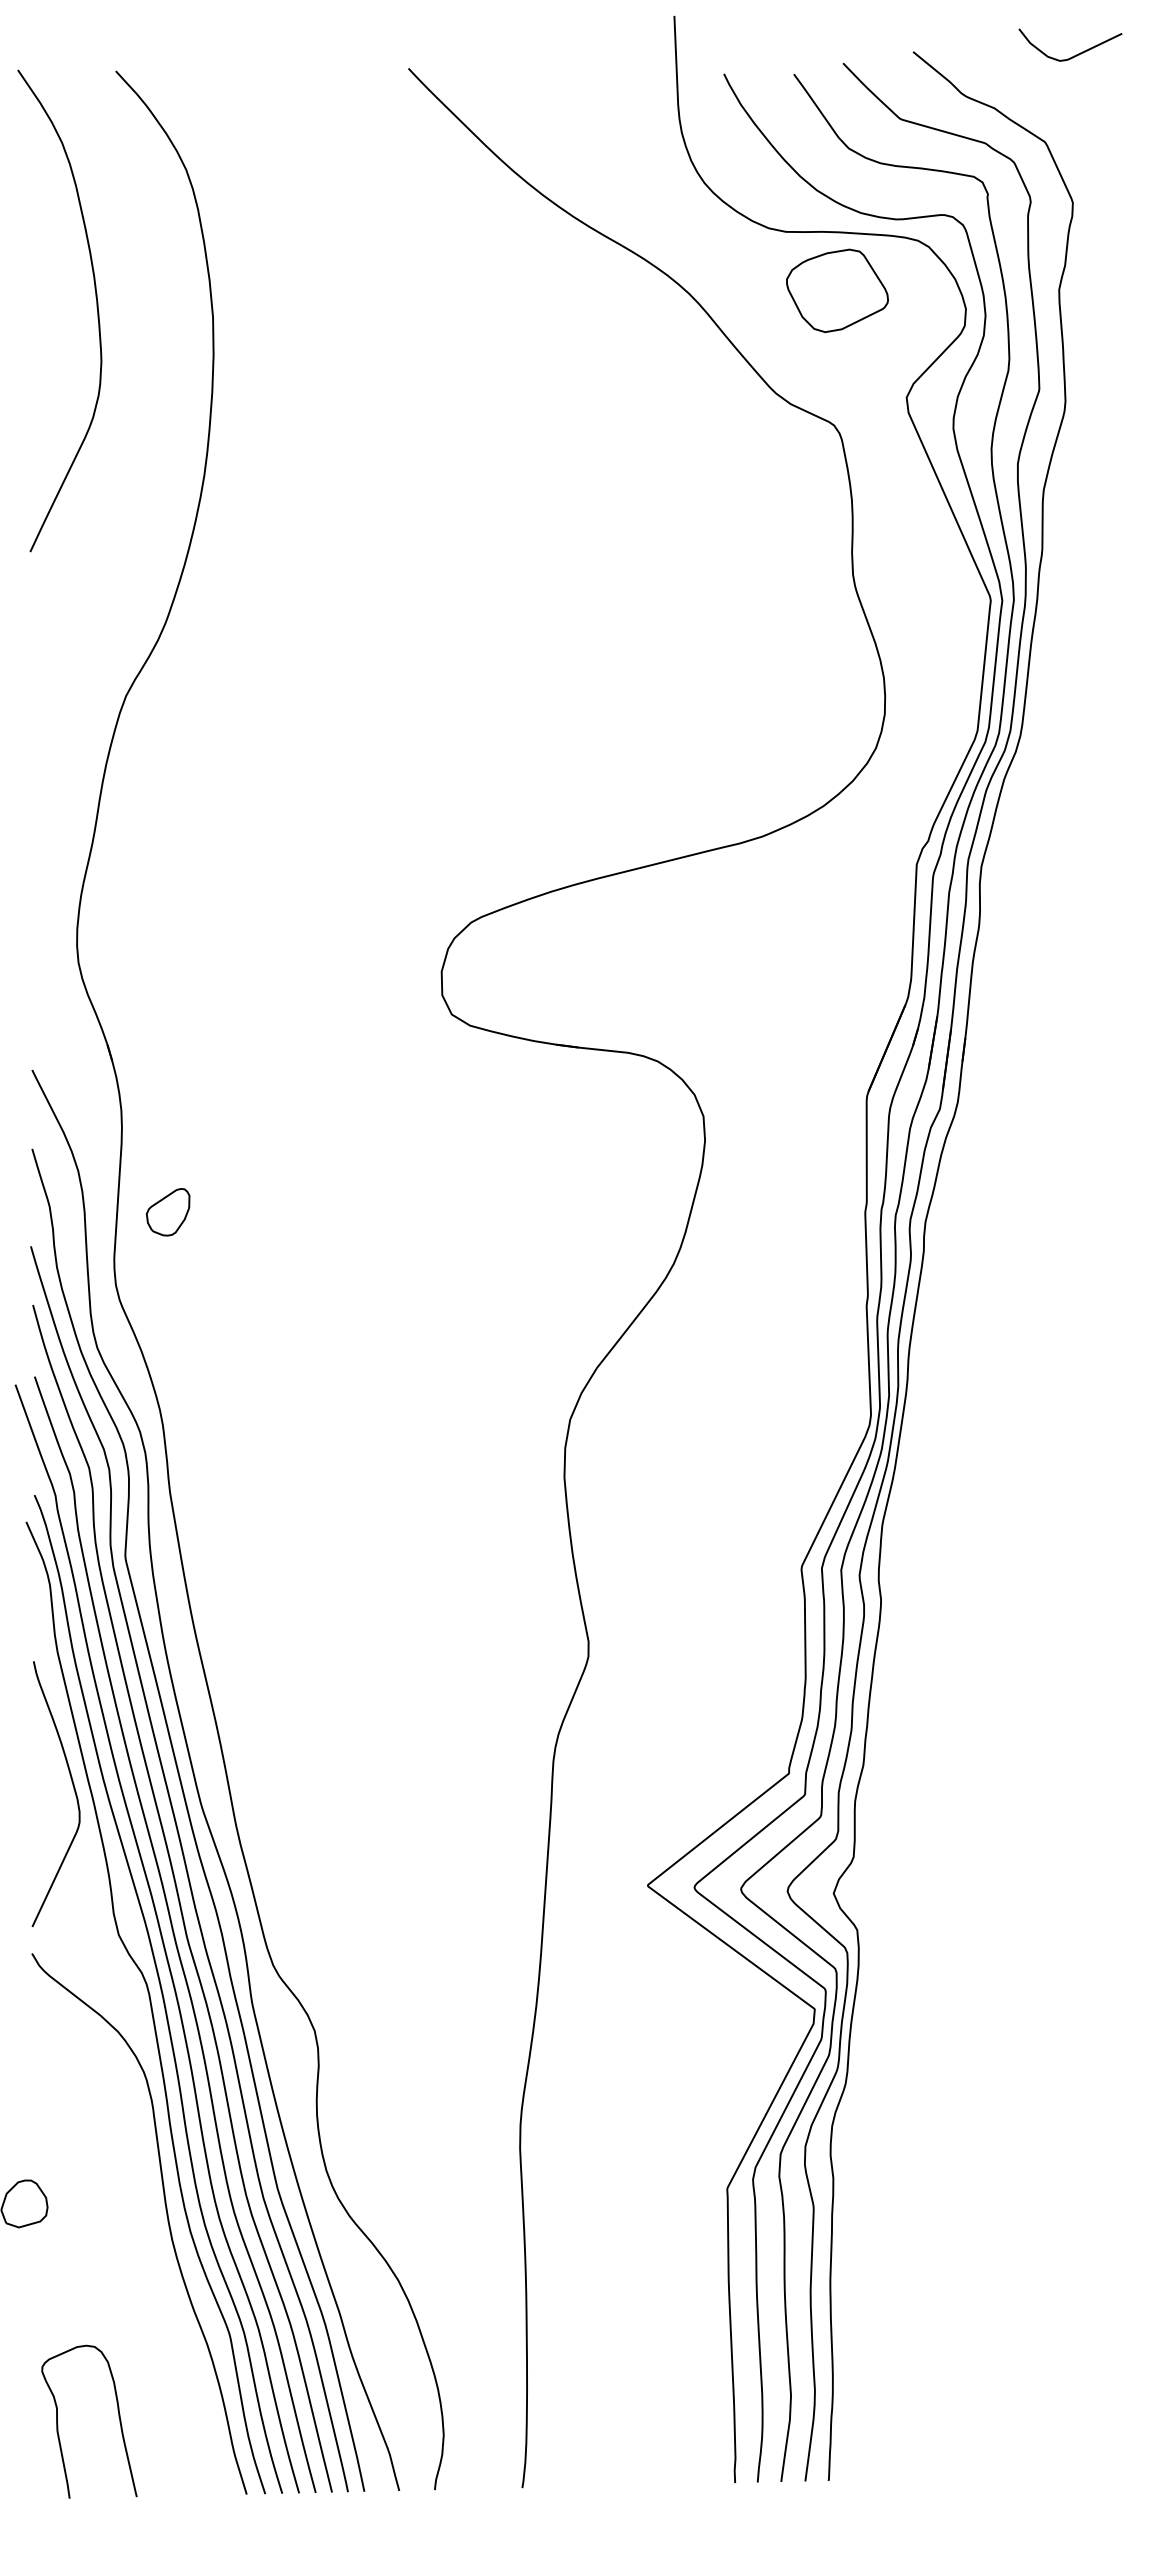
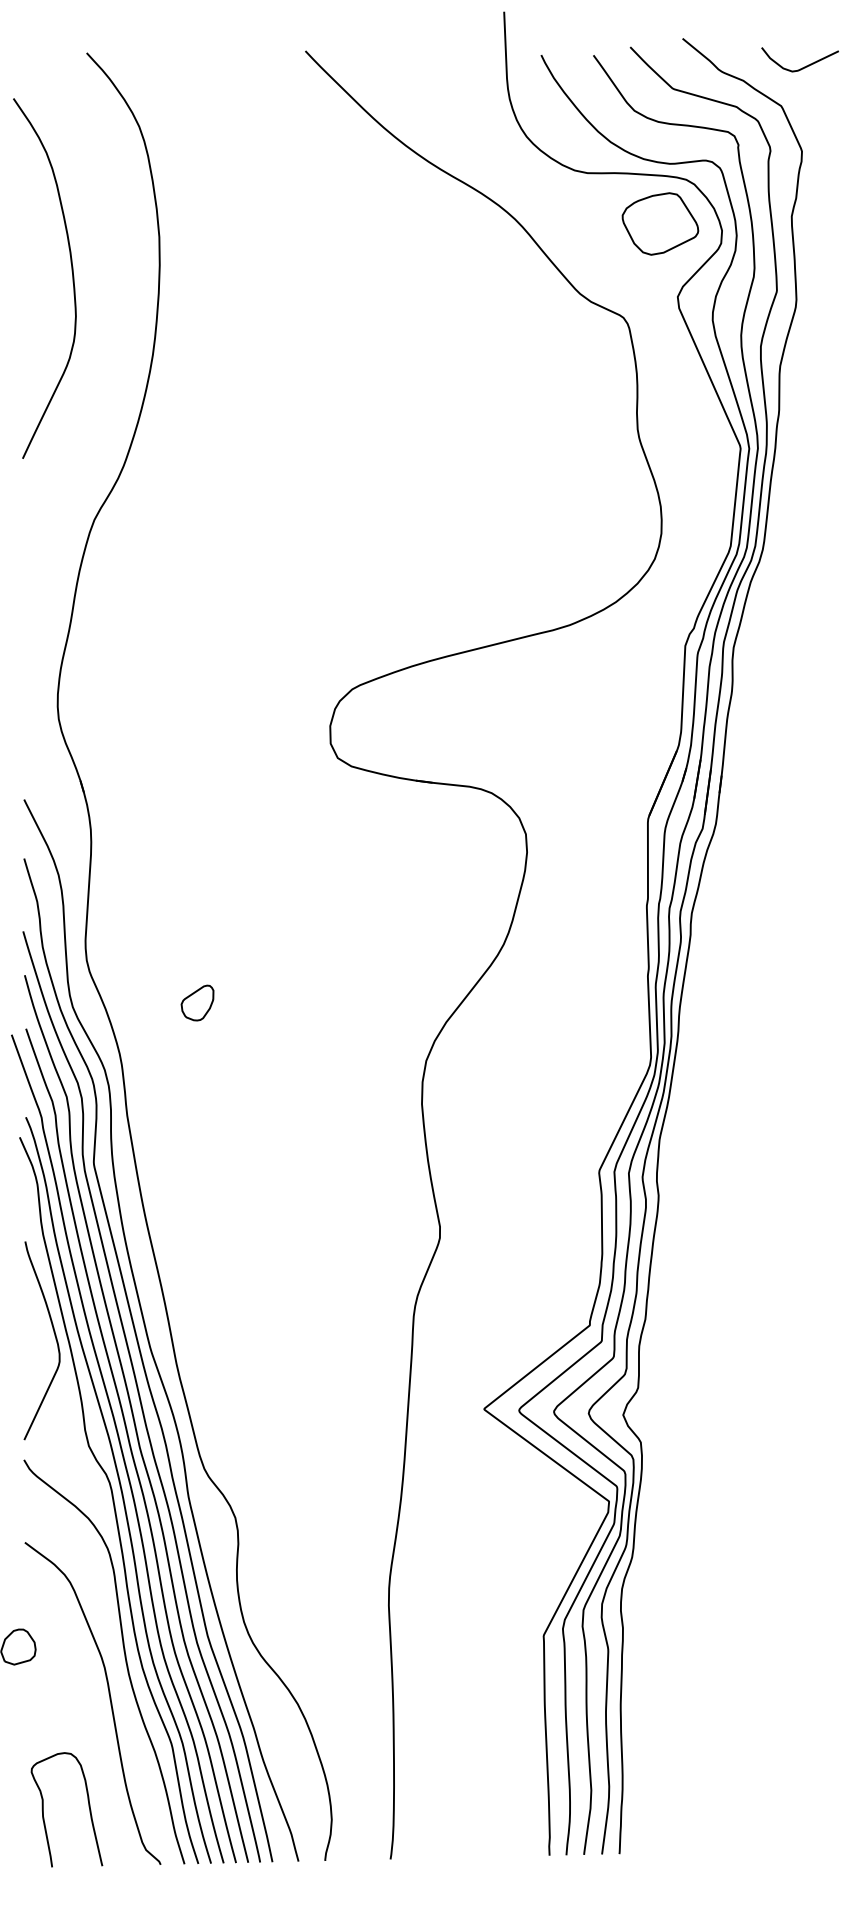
curve: (1076, 54) -> (804, 66), moved
part: (837, 290) -> (660, 223), moved
curve: (96, 307) -> (72, 276), moved
part: (168, 1212) -> (197, 1003), moved
curve: (146, 2273) -> (109, 1699), added

